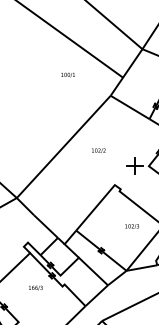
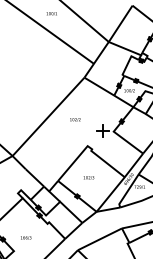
text: (67, 74) -> (51, 13), moved
text: (131, 226) -> (88, 177), moved
text: (36, 287) -> (26, 237), moved

